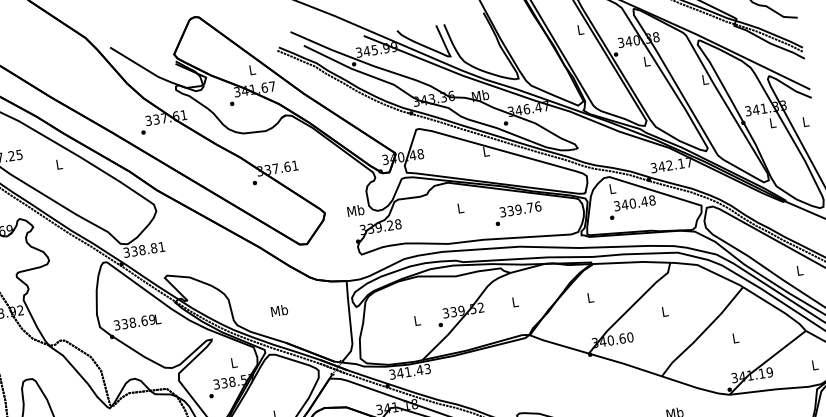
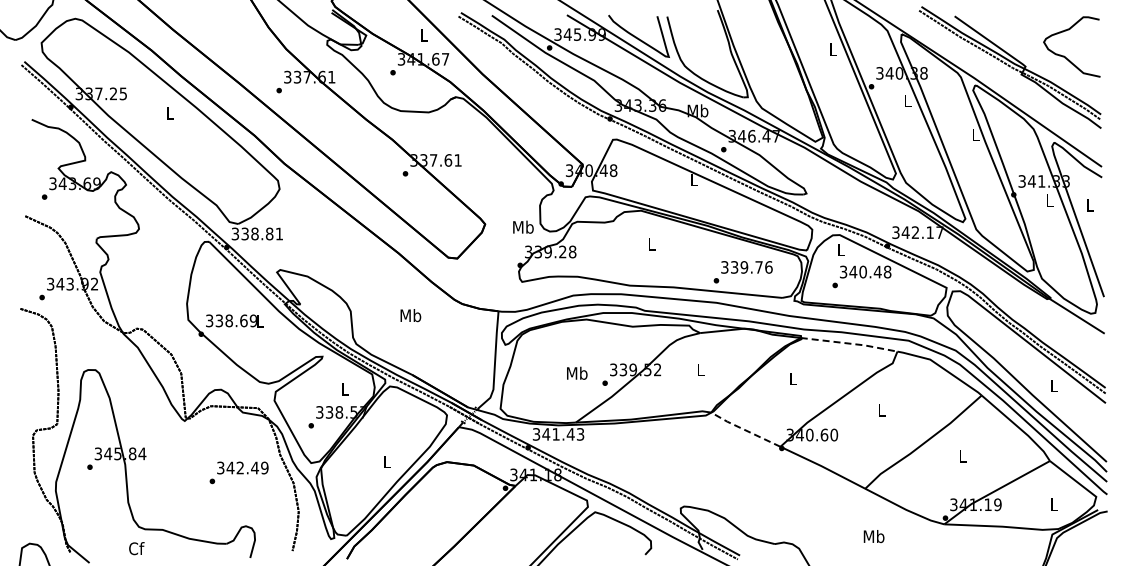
text: (517, 214) -> (742, 272), moved
line: (630, 262) -> (849, 343), solid -> dashed
text: (279, 310) -> (410, 315), moved
text: (417, 319) -> (577, 372), L -> Mb
line: (557, 344) -> (744, 429), solid -> dashed

